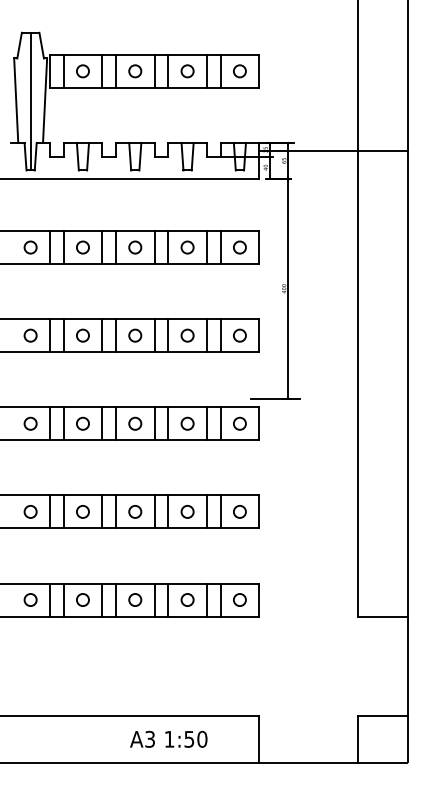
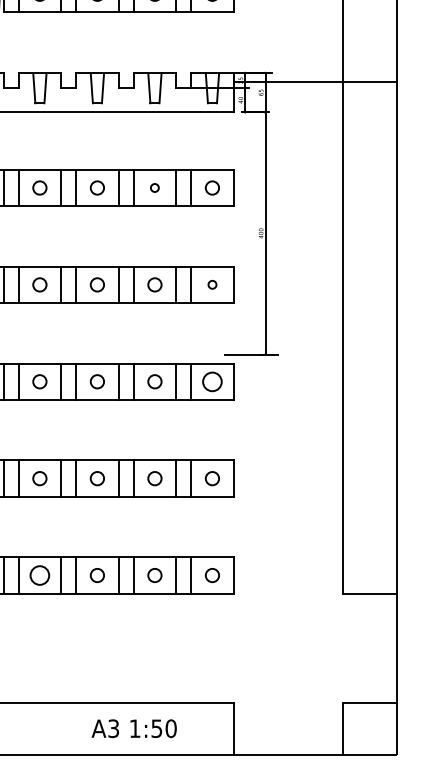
circle: (187, 247) -> (154, 187), size x0.6
circle: (239, 335) -> (211, 284), size x0.6
circle: (239, 423) -> (211, 381), size x1.4
circle: (82, 599) -> (39, 574), size x1.4

